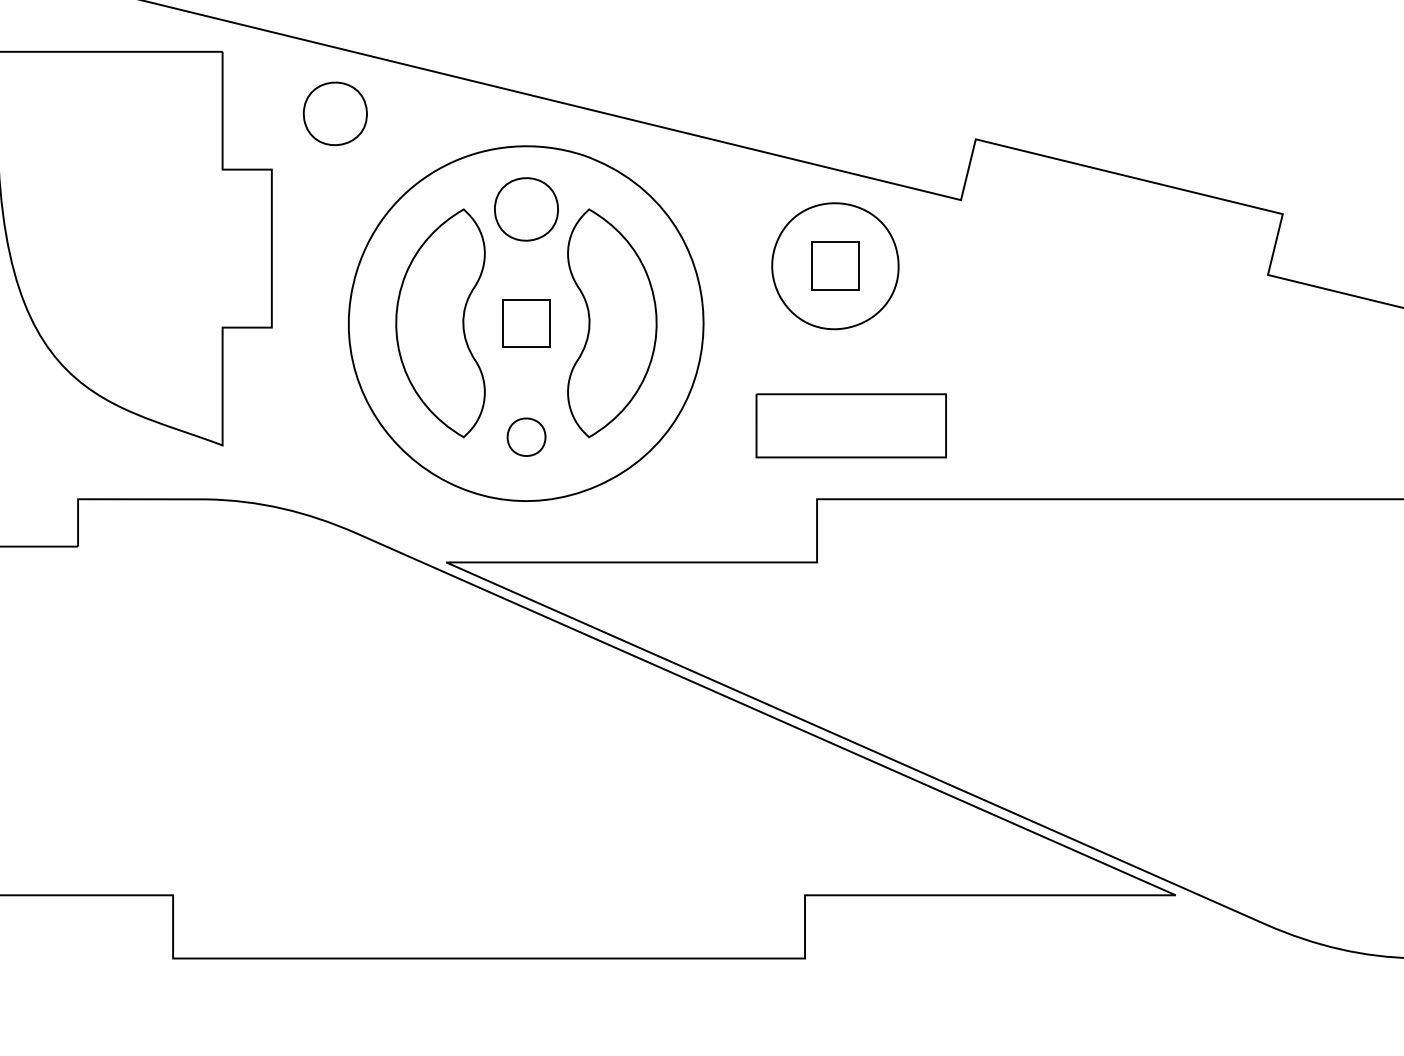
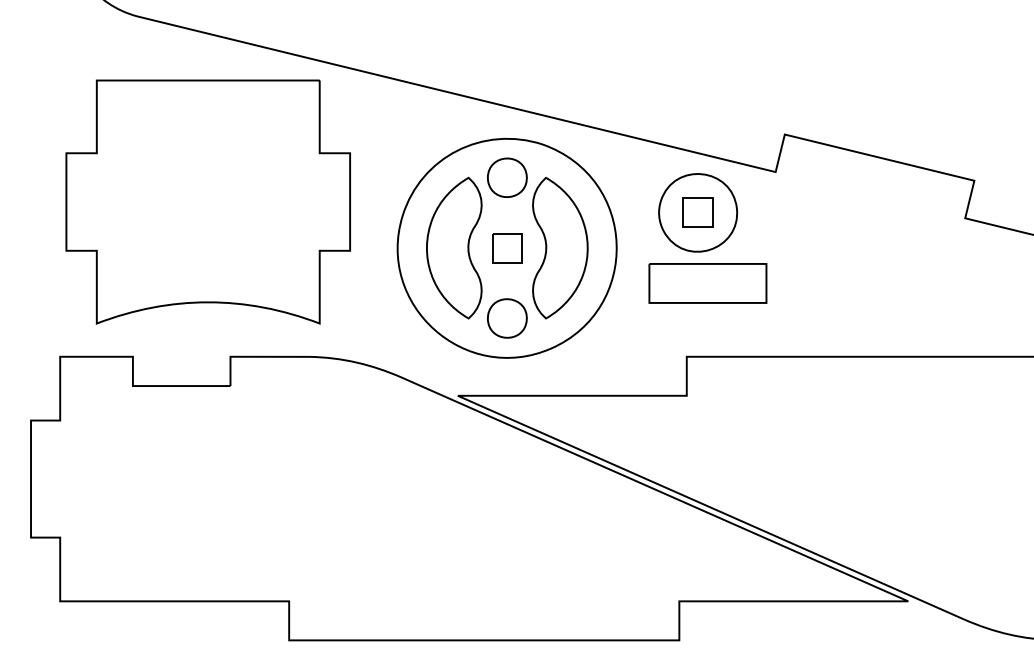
part: (335, 113) -> (389, 118), removed
part: (850, 425) -> (707, 283), moved
part: (526, 437) -> (507, 318), size x1.67

